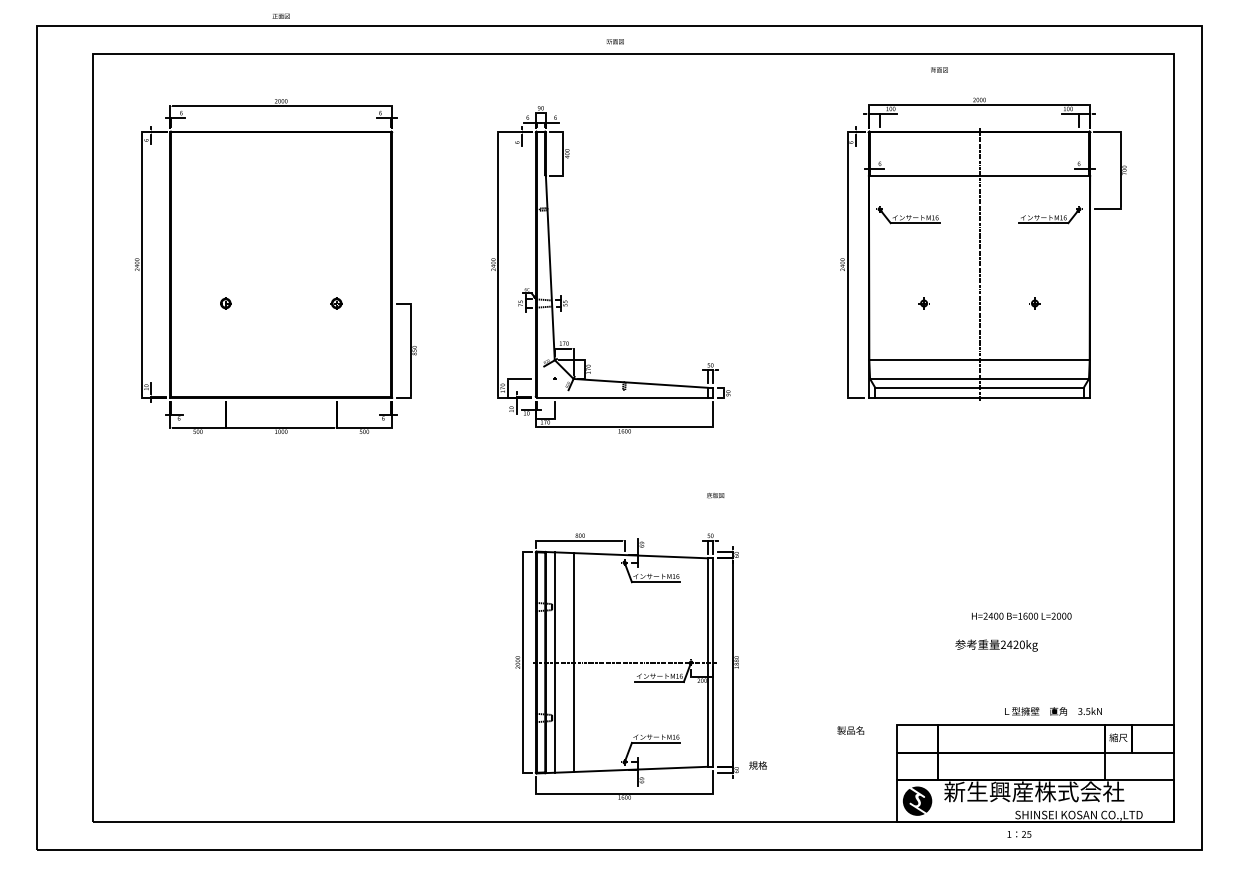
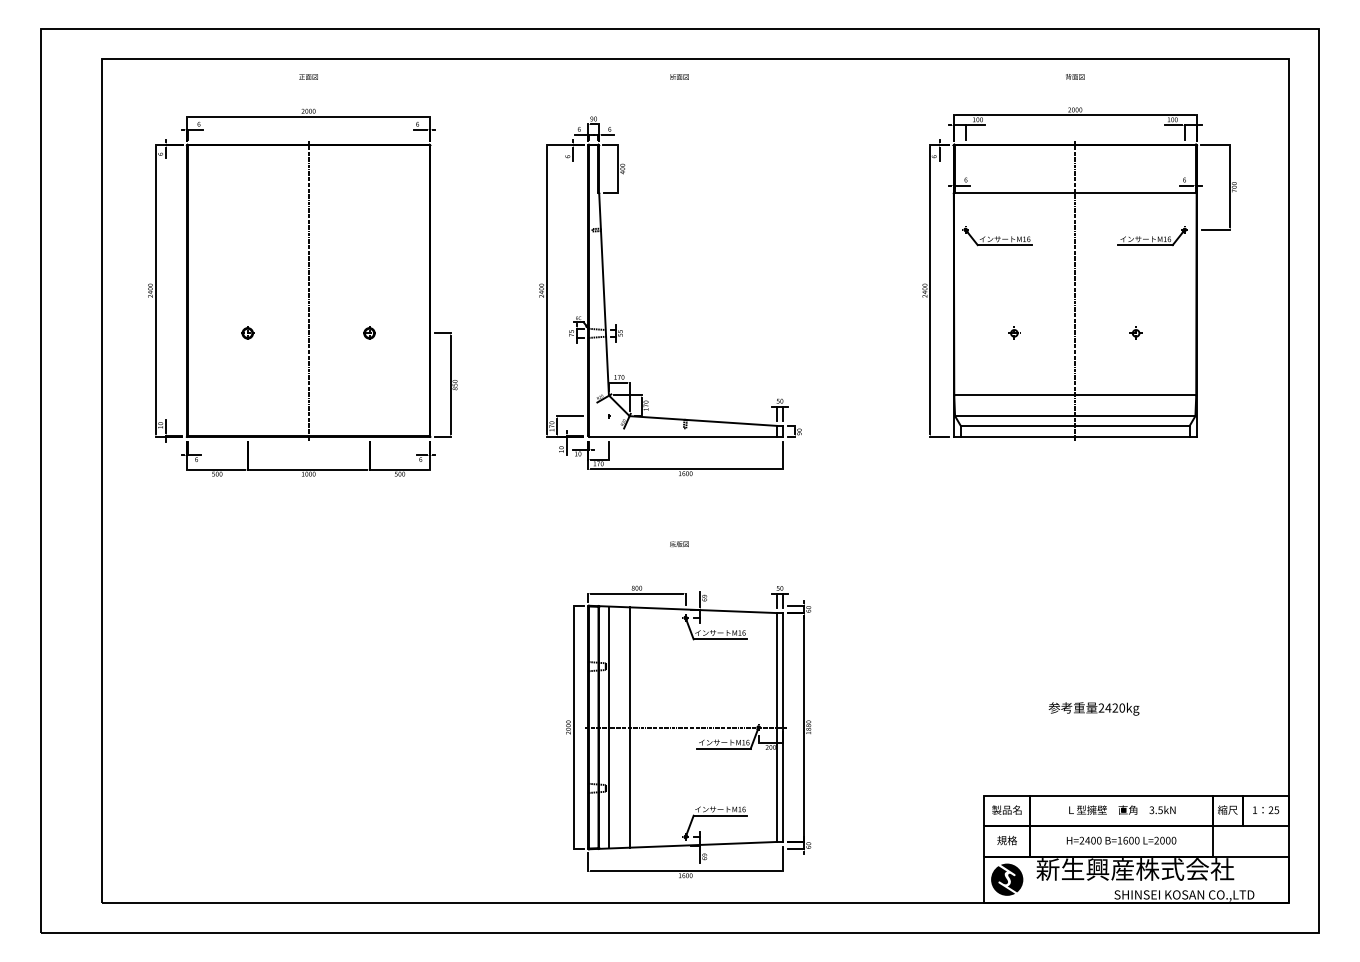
text: (281, 15) -> (308, 76), moved
text: (615, 41) -> (679, 76), moved
text: (939, 69) -> (1075, 76), moved
line: (281, 264) -> (308, 290), added
text: (715, 494) -> (679, 543), moved
text: (1021, 616) -> (1121, 840), moved
text: (1053, 710) -> (1122, 809), moved
text: (850, 729) -> (1006, 809), moved
text: (757, 765) -> (1006, 840), moved
text: (1019, 834) -> (1266, 810), moved

